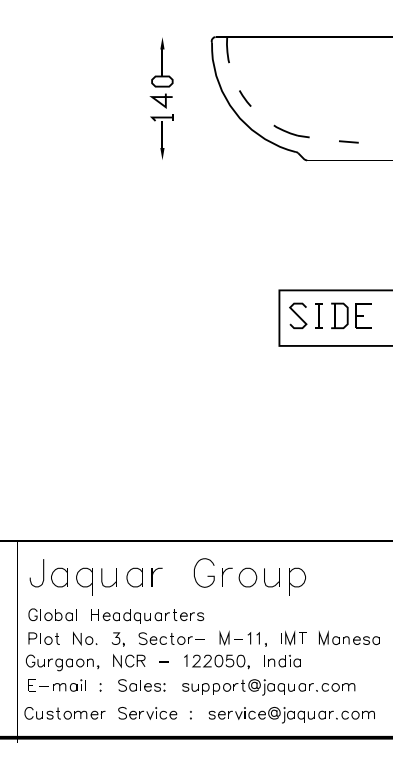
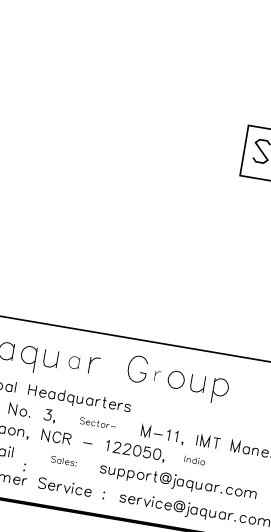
part: (227, 576) -> (157, 375), size x0.6
part: (134, 577) -> (73, 362), size x0.7
part: (171, 638) -> (97, 423), size x0.6
part: (282, 660) -> (194, 460), size x0.6
part: (141, 685) -> (63, 461), size x0.6
part: (100, 687) -> (24, 467), moved

